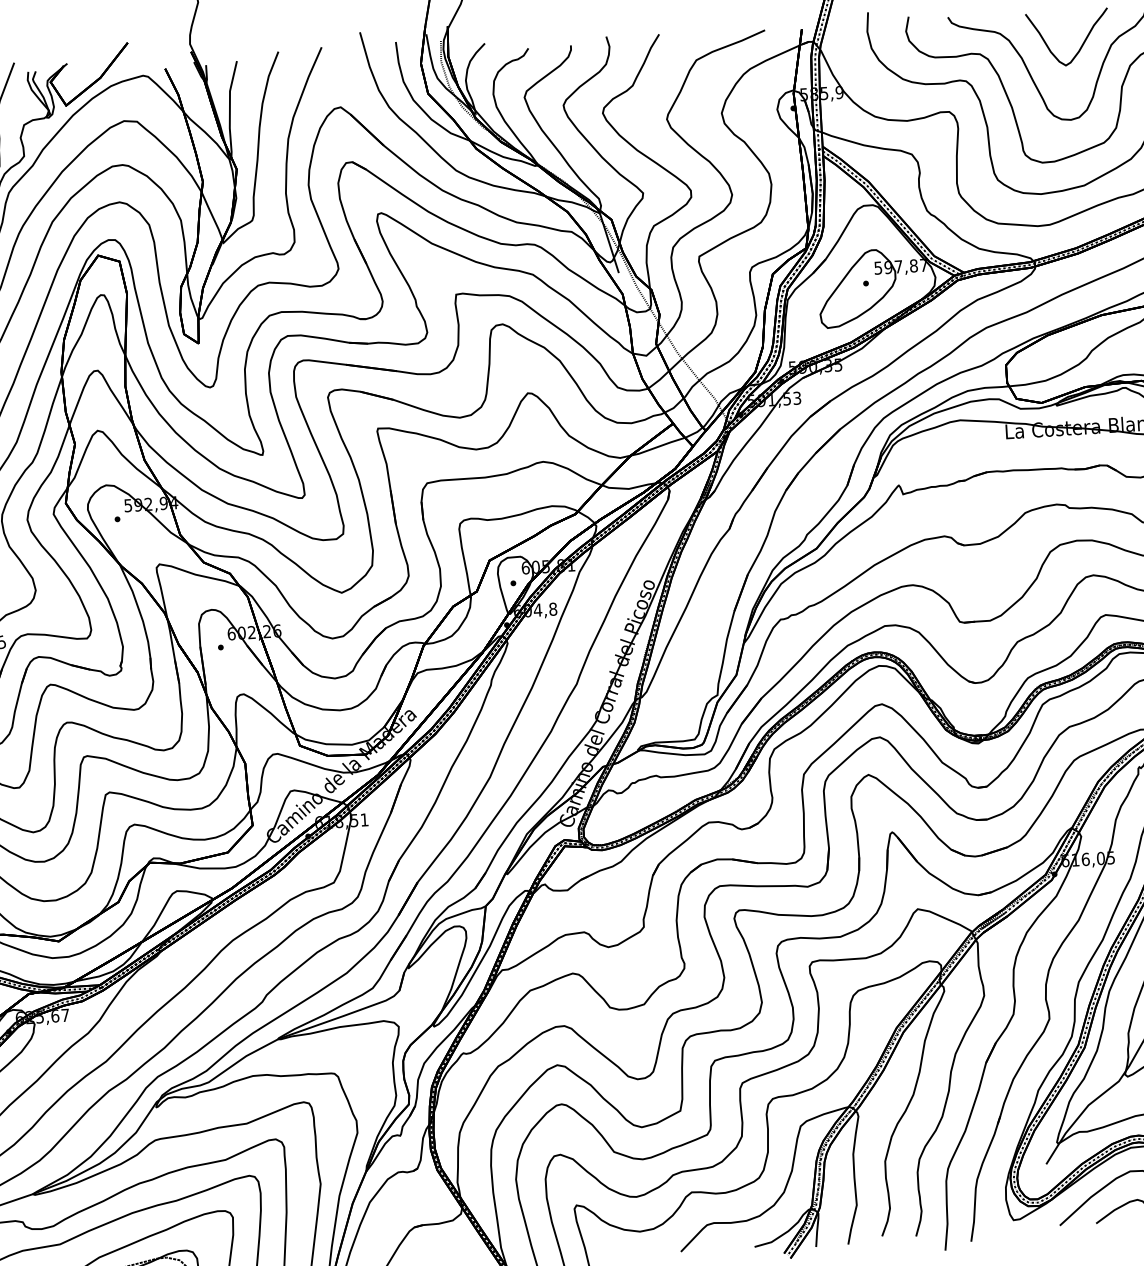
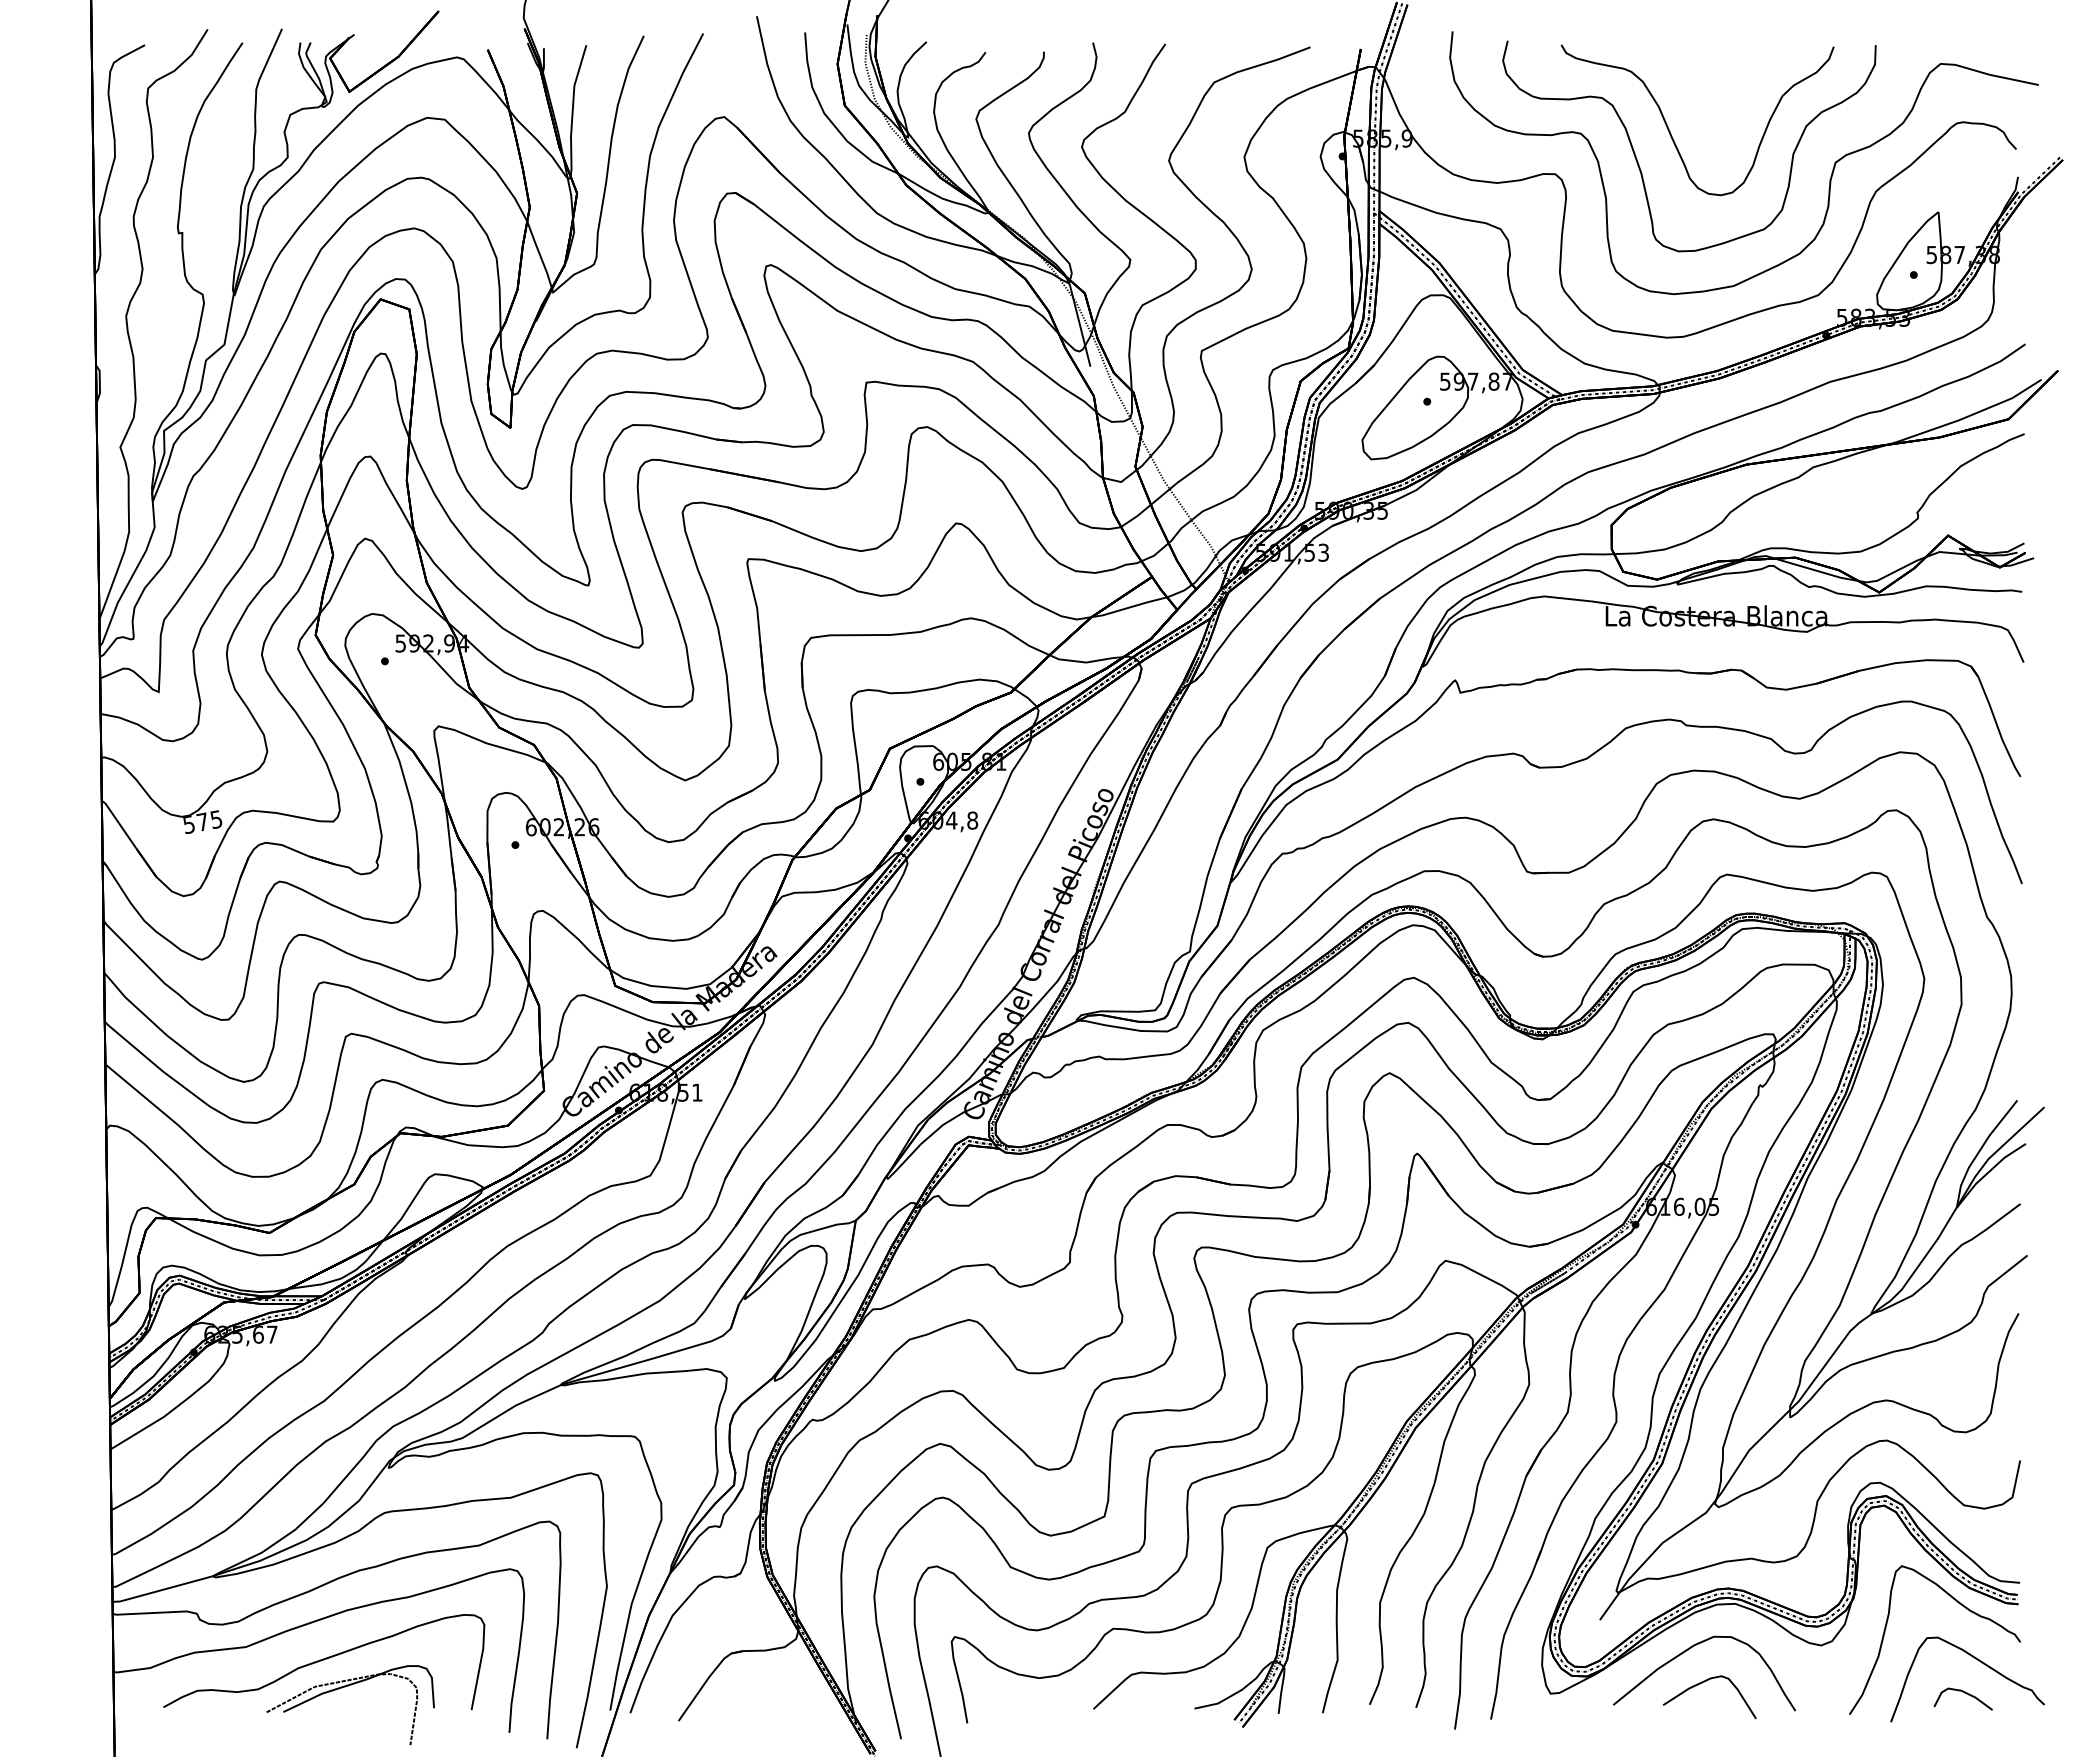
curve: (1081, 45) -> (1741, 94), removed

